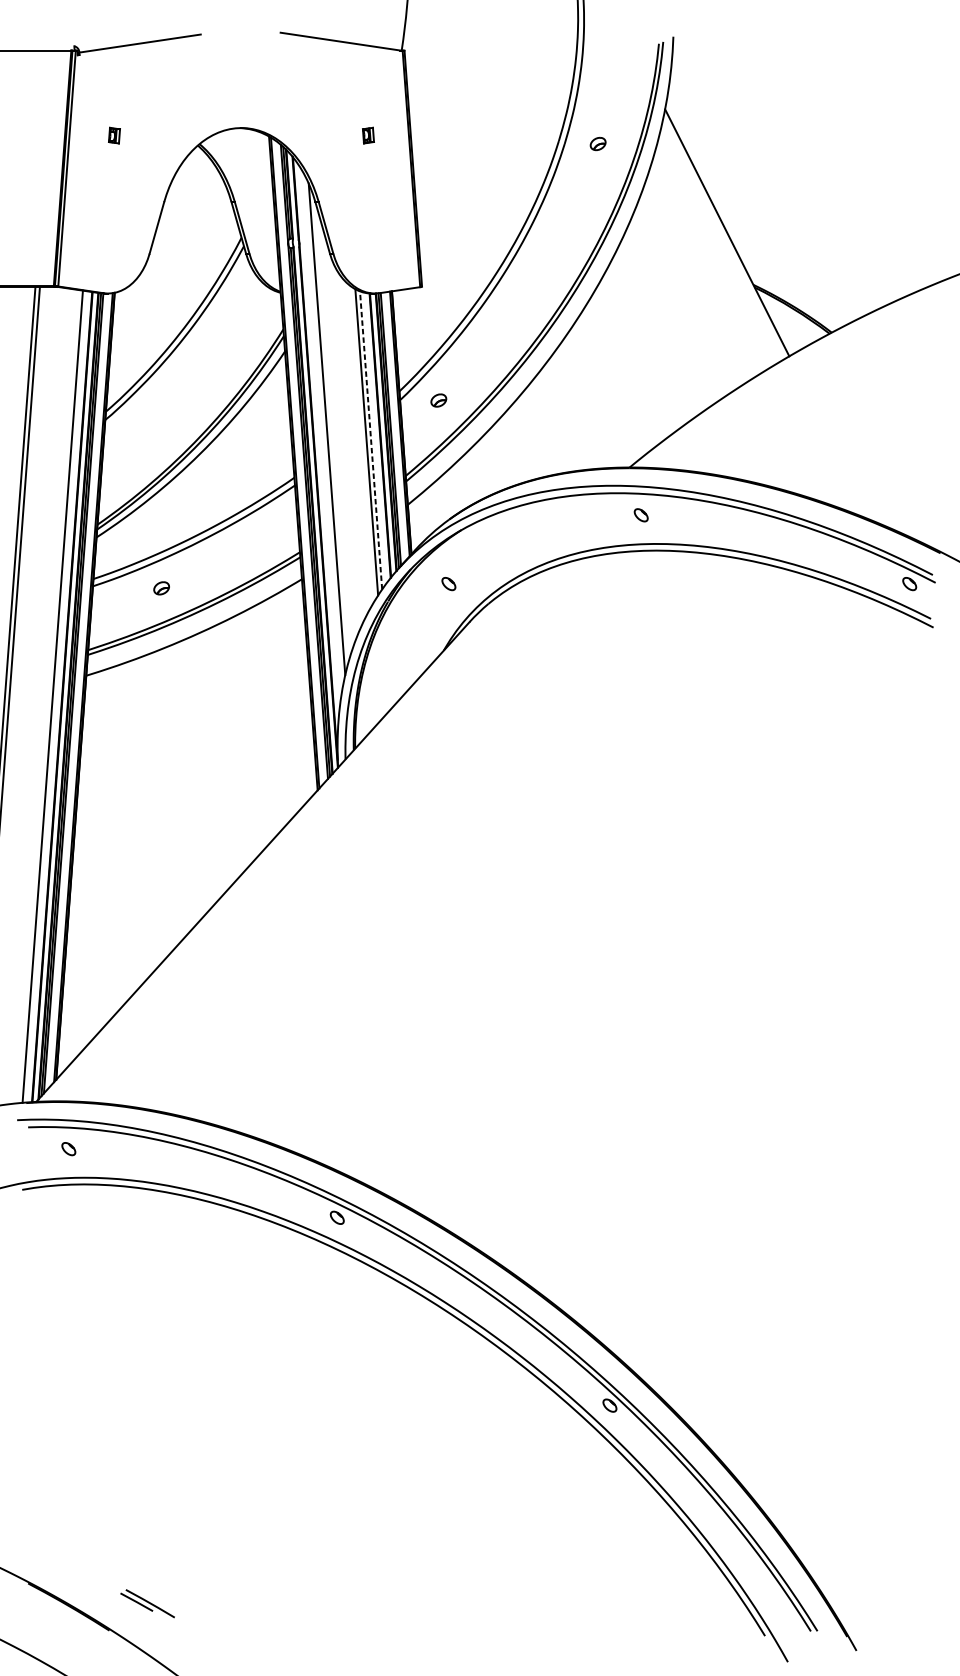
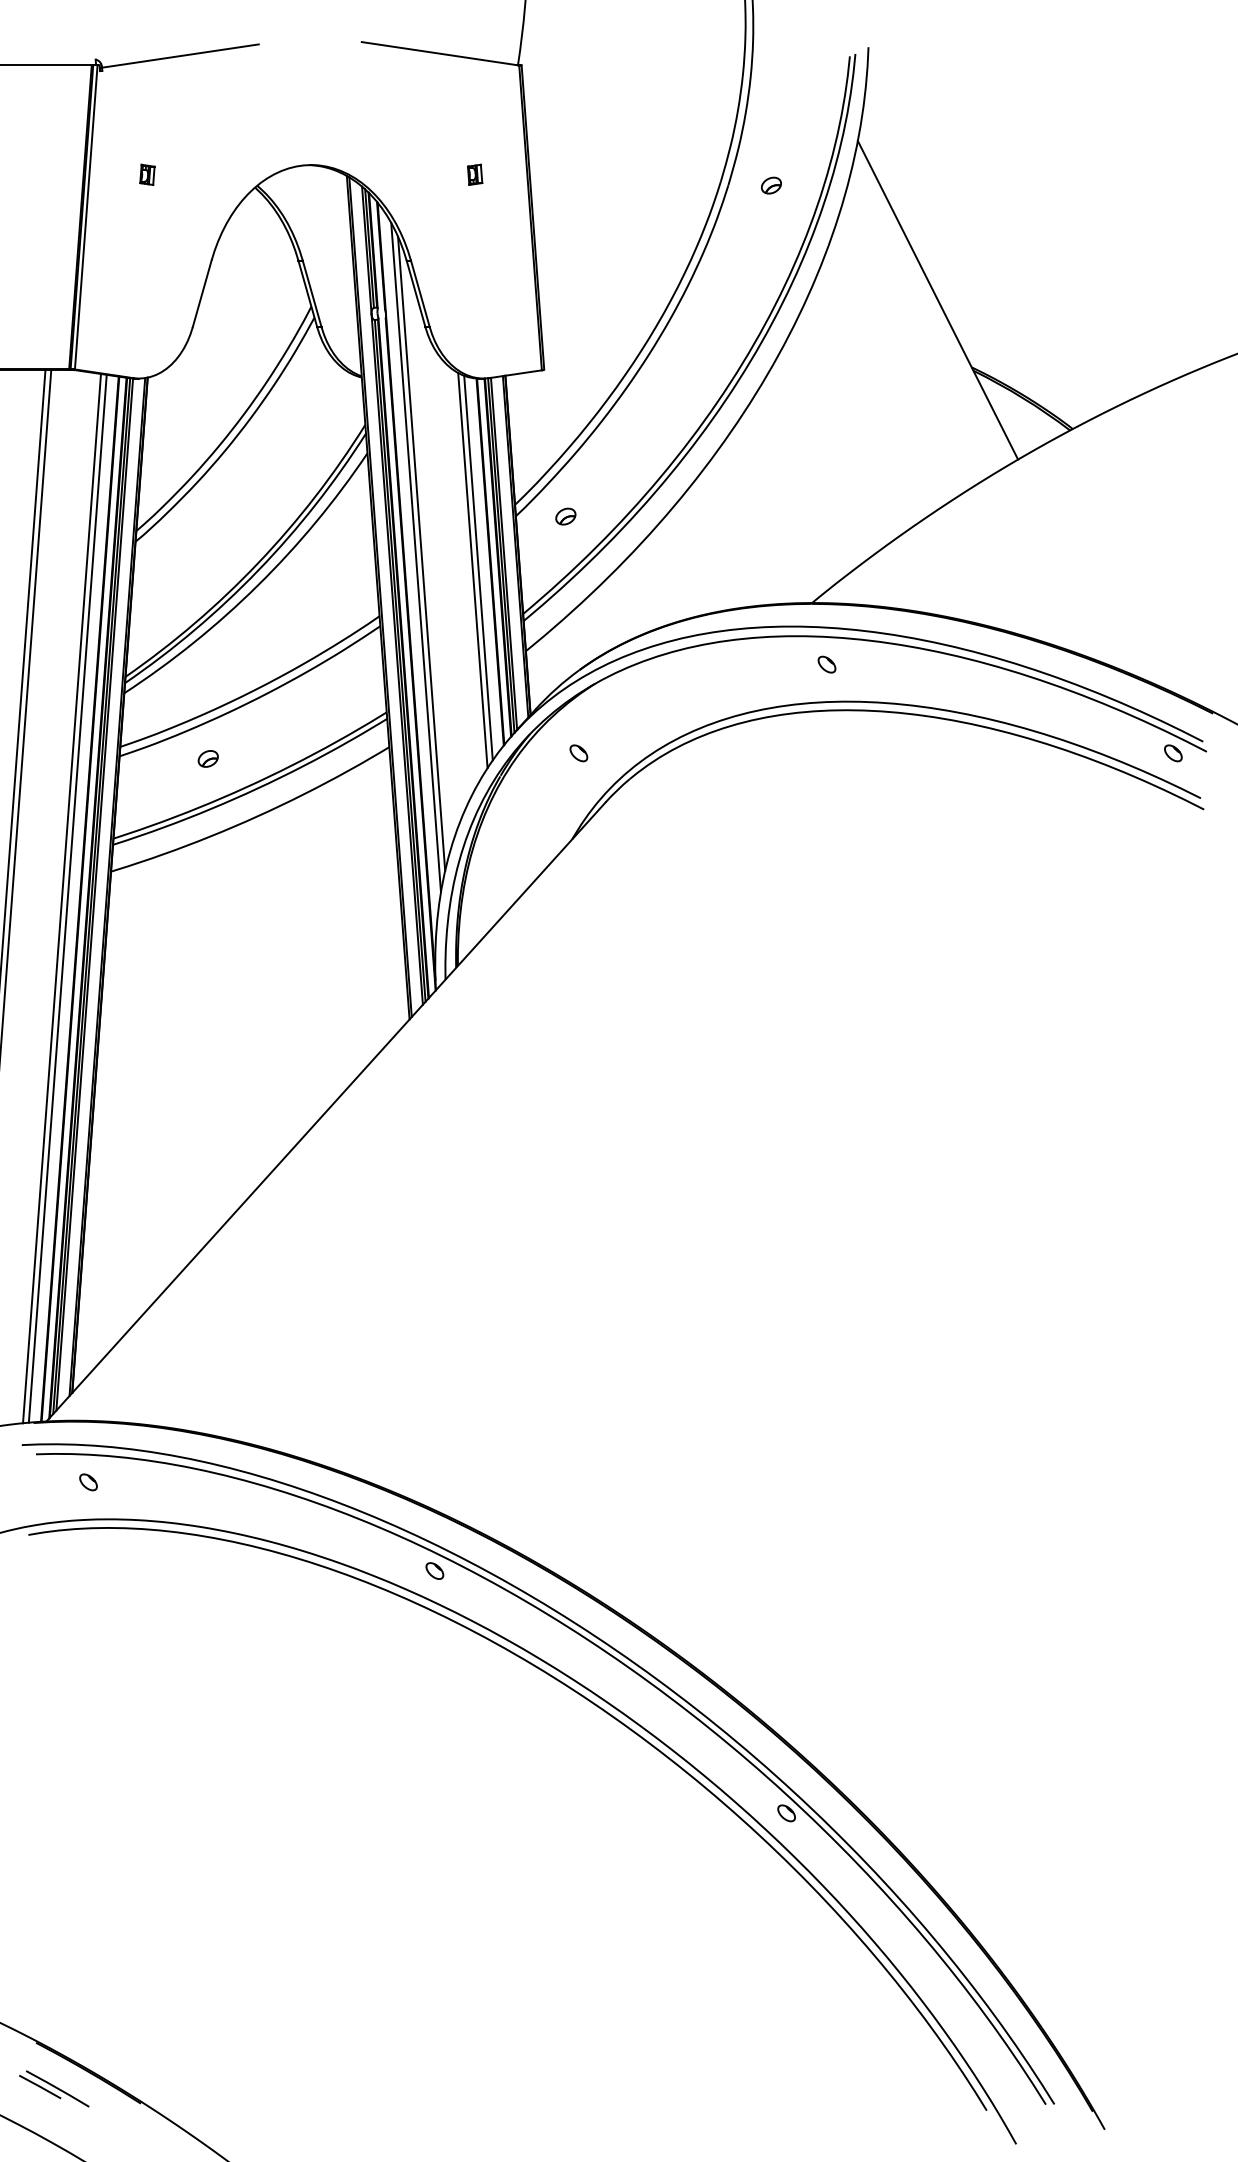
line: (322, 432) -> (415, 557), added
line: (371, 440) -> (478, 568), dashed -> solid
line: (48, 696) -> (62, 898), added
part: (147, 1603) -> (54, 2088), moved

